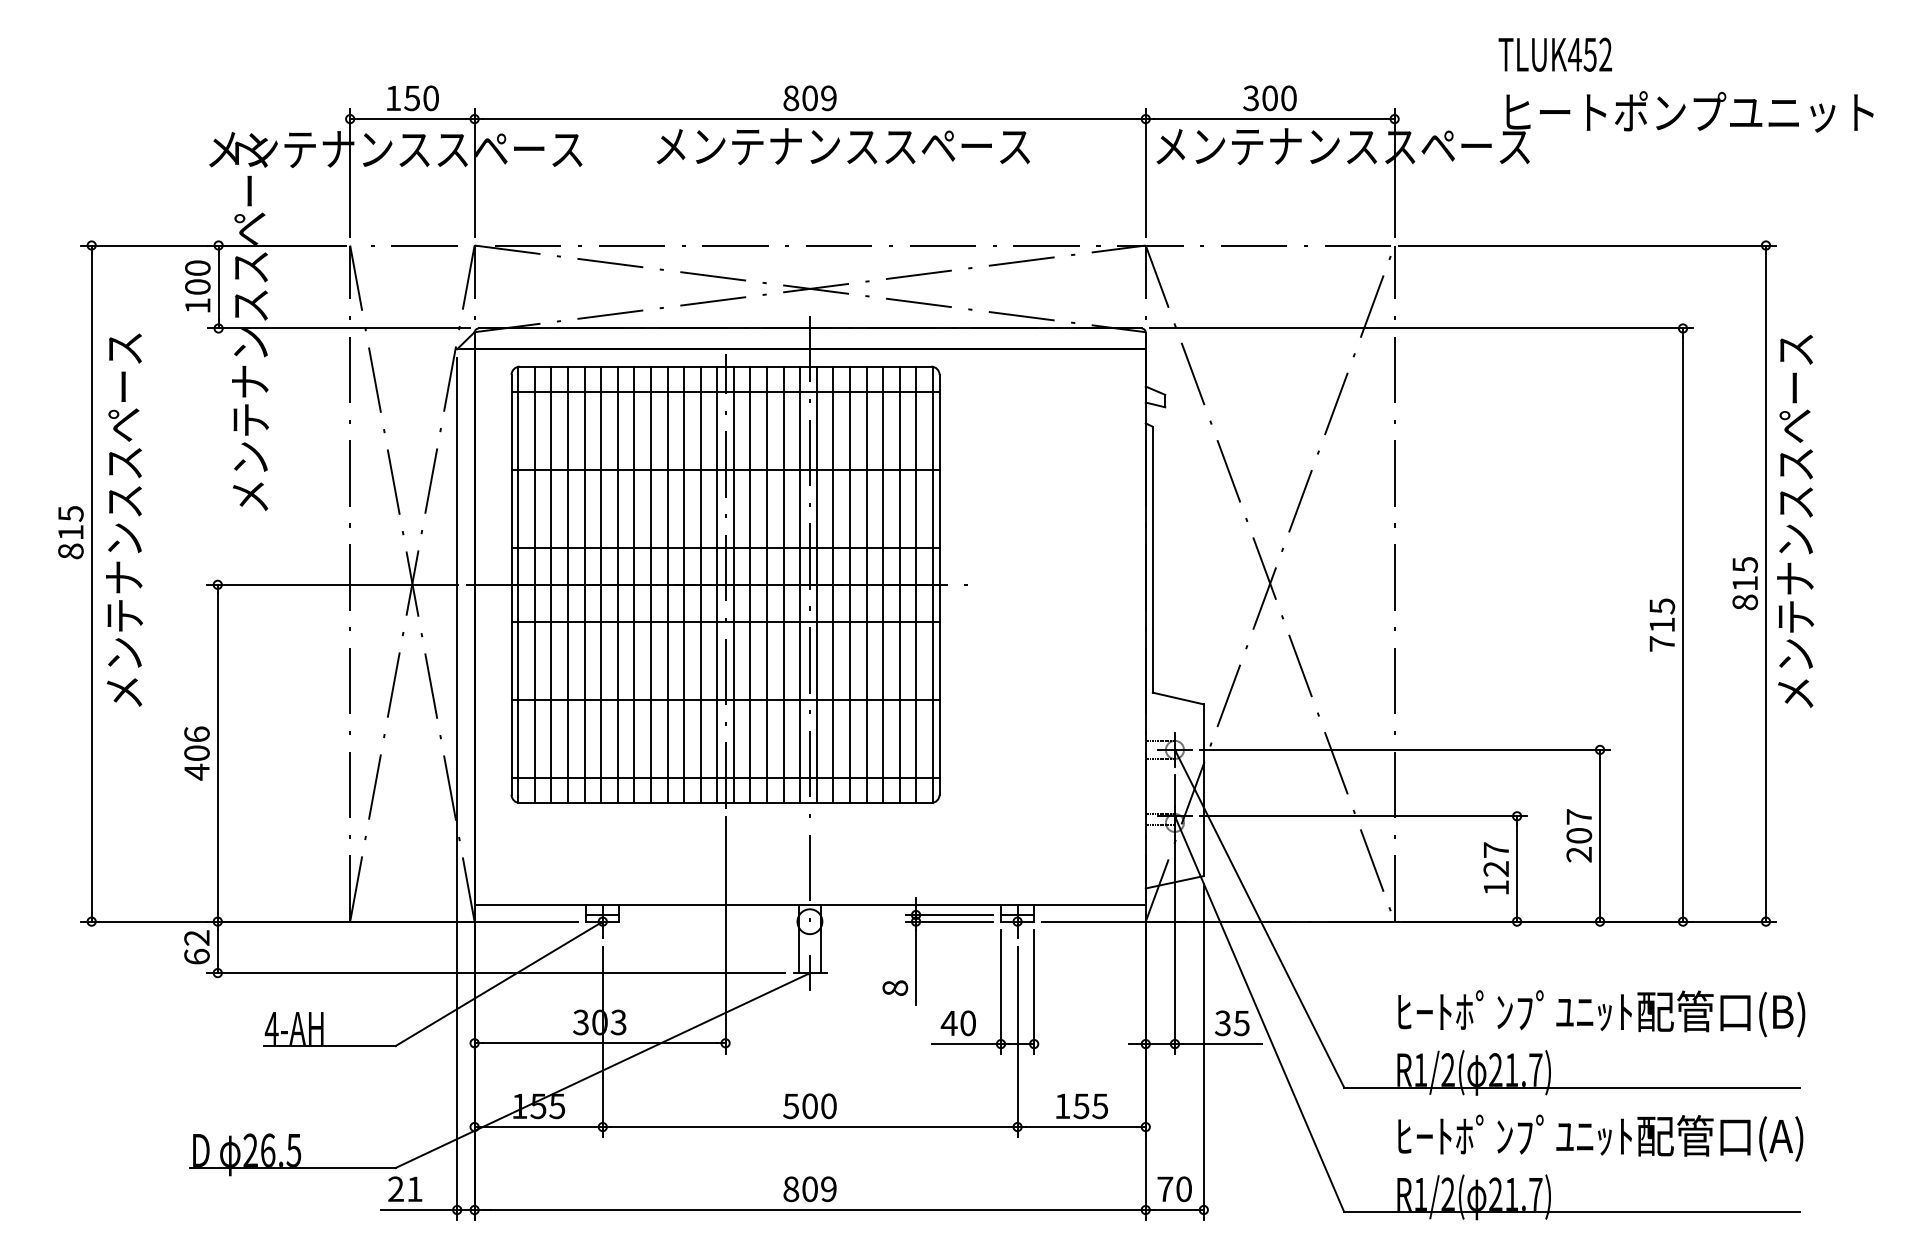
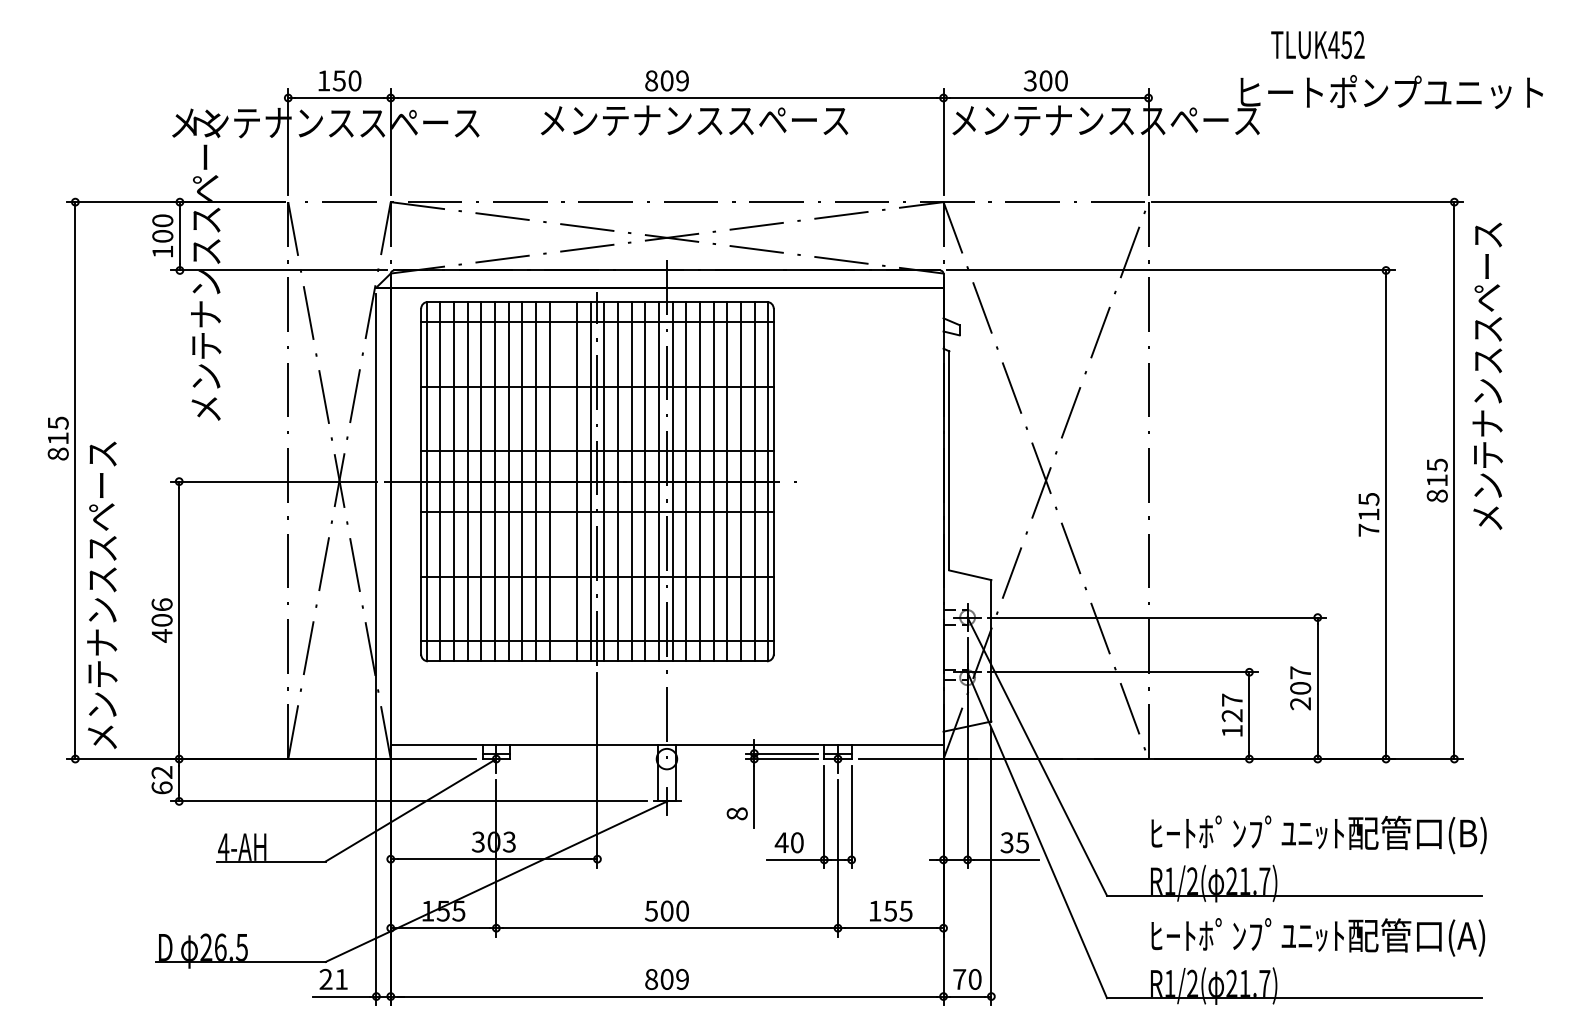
text: (1554, 55) -> (1317, 45), moved
text: (124, 519) -> (102, 594), moved
text: (1795, 520) -> (1487, 375), moved
line: (684, 584) -> (563, 481), removed

